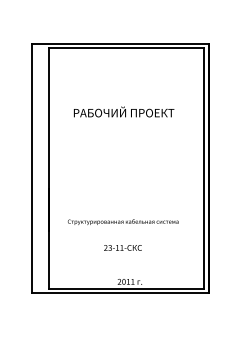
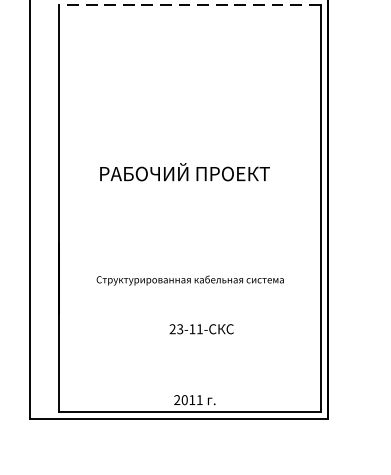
line: (126, 48) -> (189, 5), solid -> dashed
text: (124, 111) -> (185, 171), moved
text: (123, 221) -> (190, 279), moved
text: (122, 247) -> (200, 328), moved

